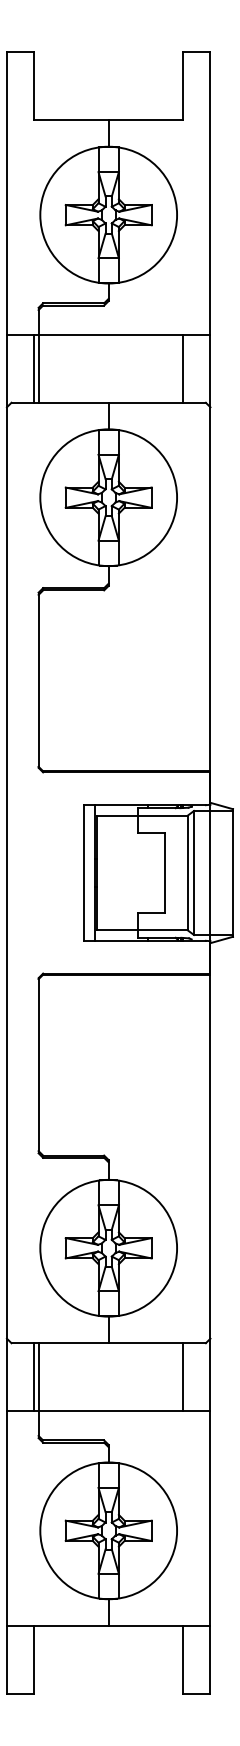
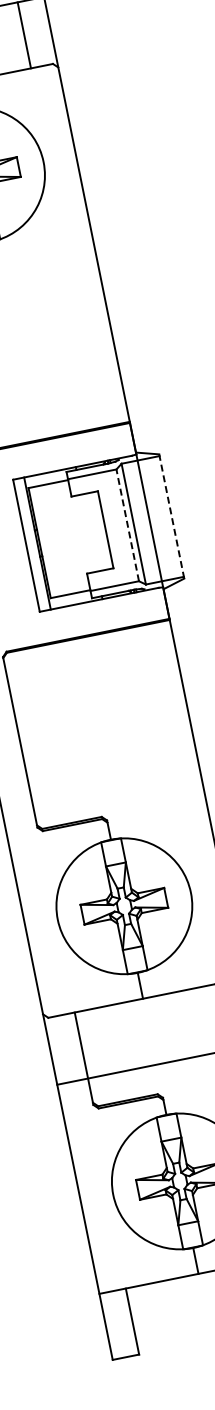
line: (187, 872) -> (127, 524), solid -> dashed
line: (233, 873) -> (172, 516), solid -> dashed
line: (34, 1377) -> (77, 1046), removed

